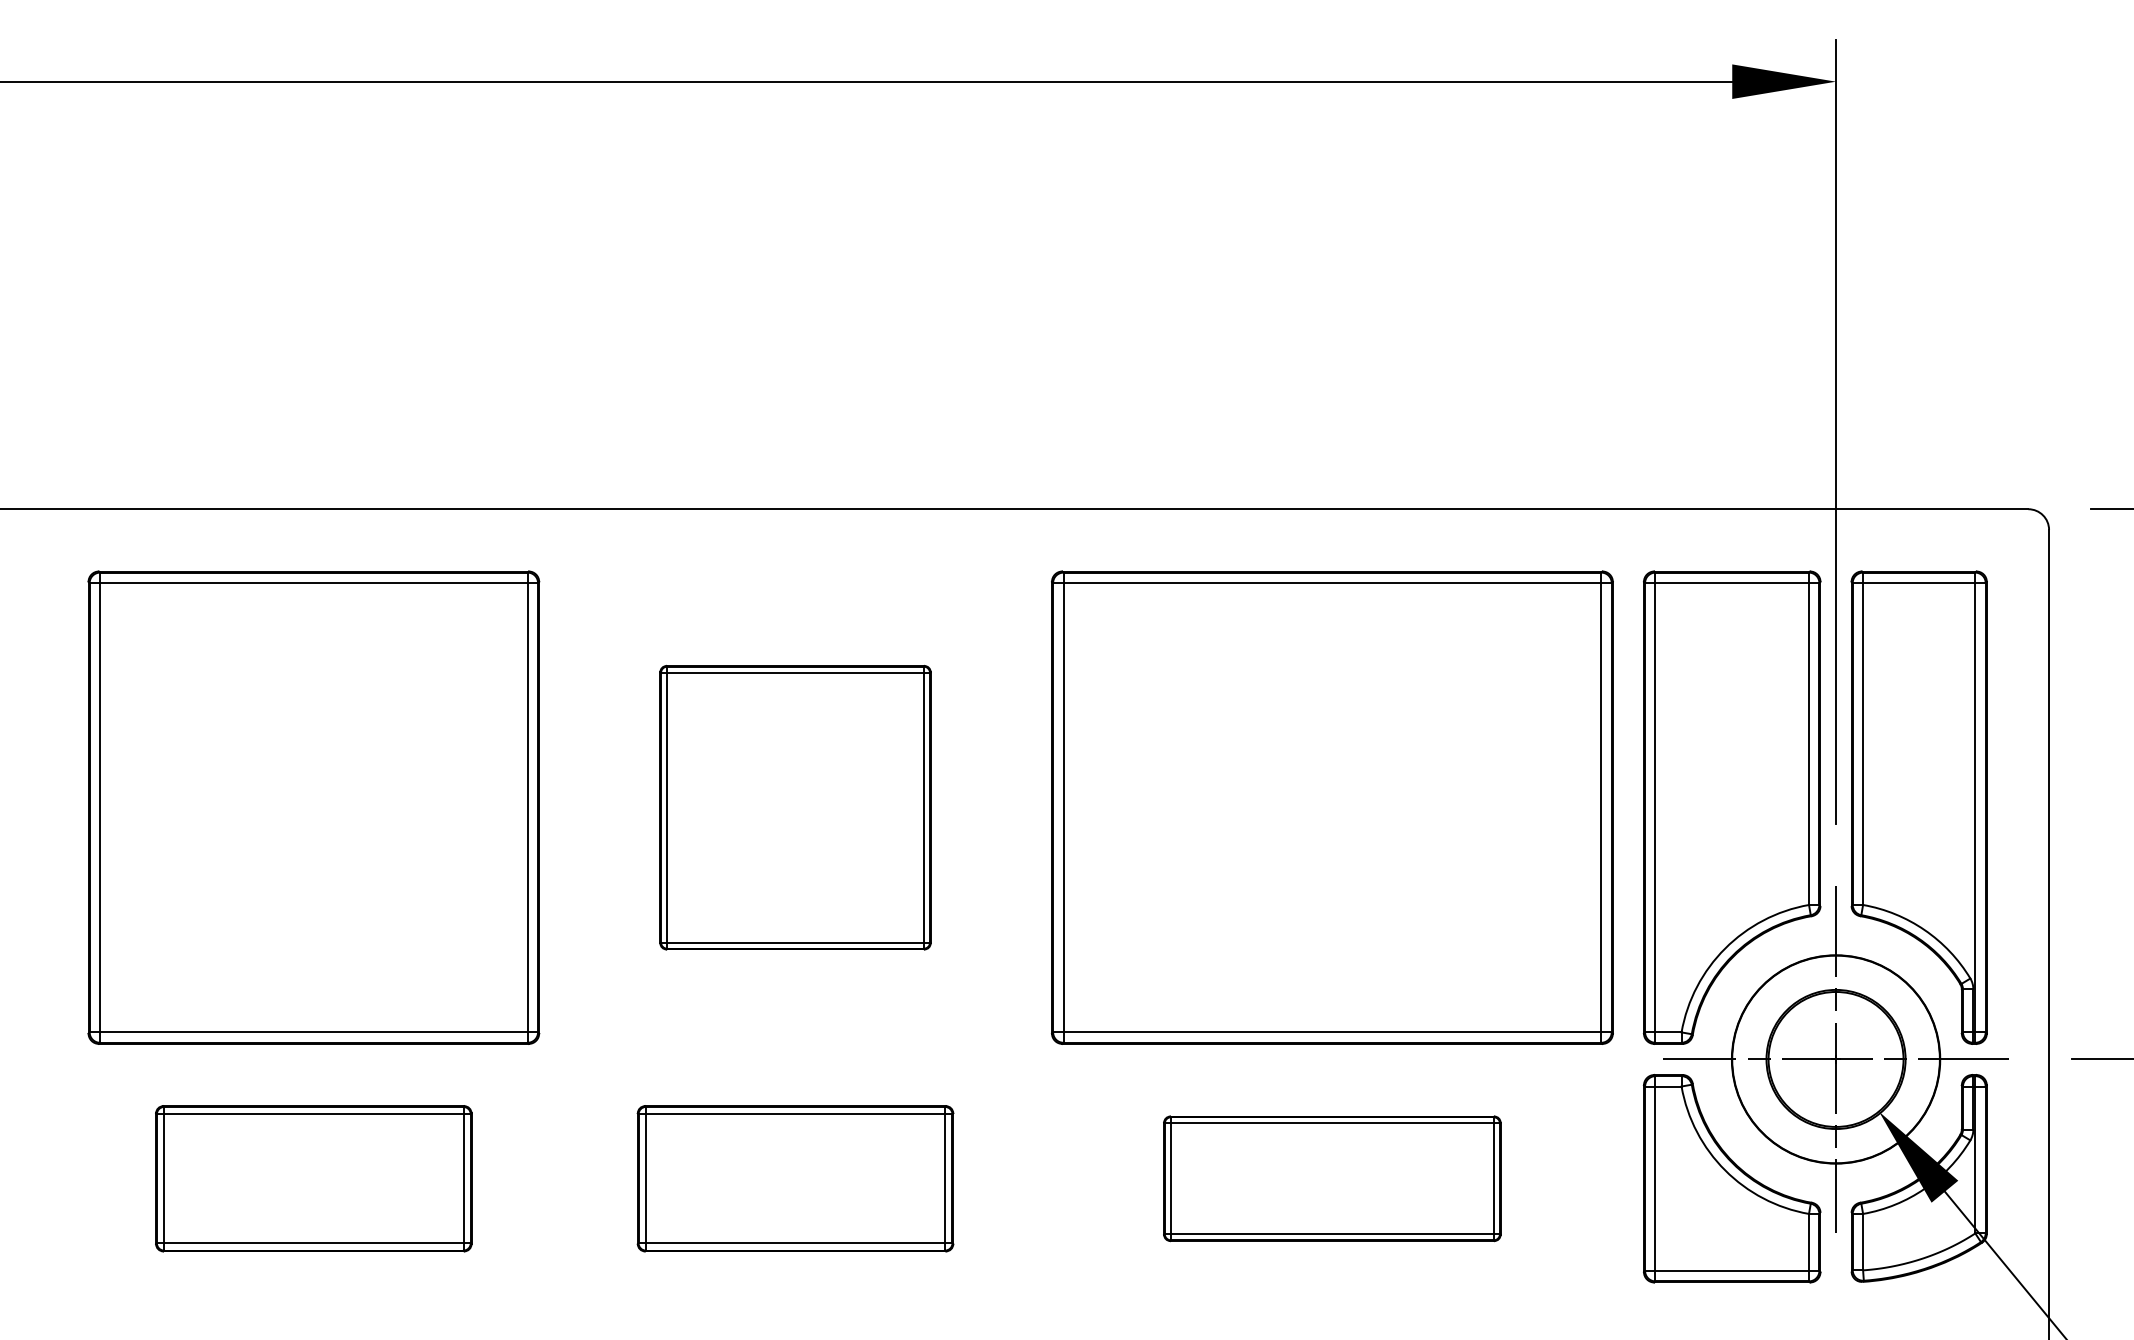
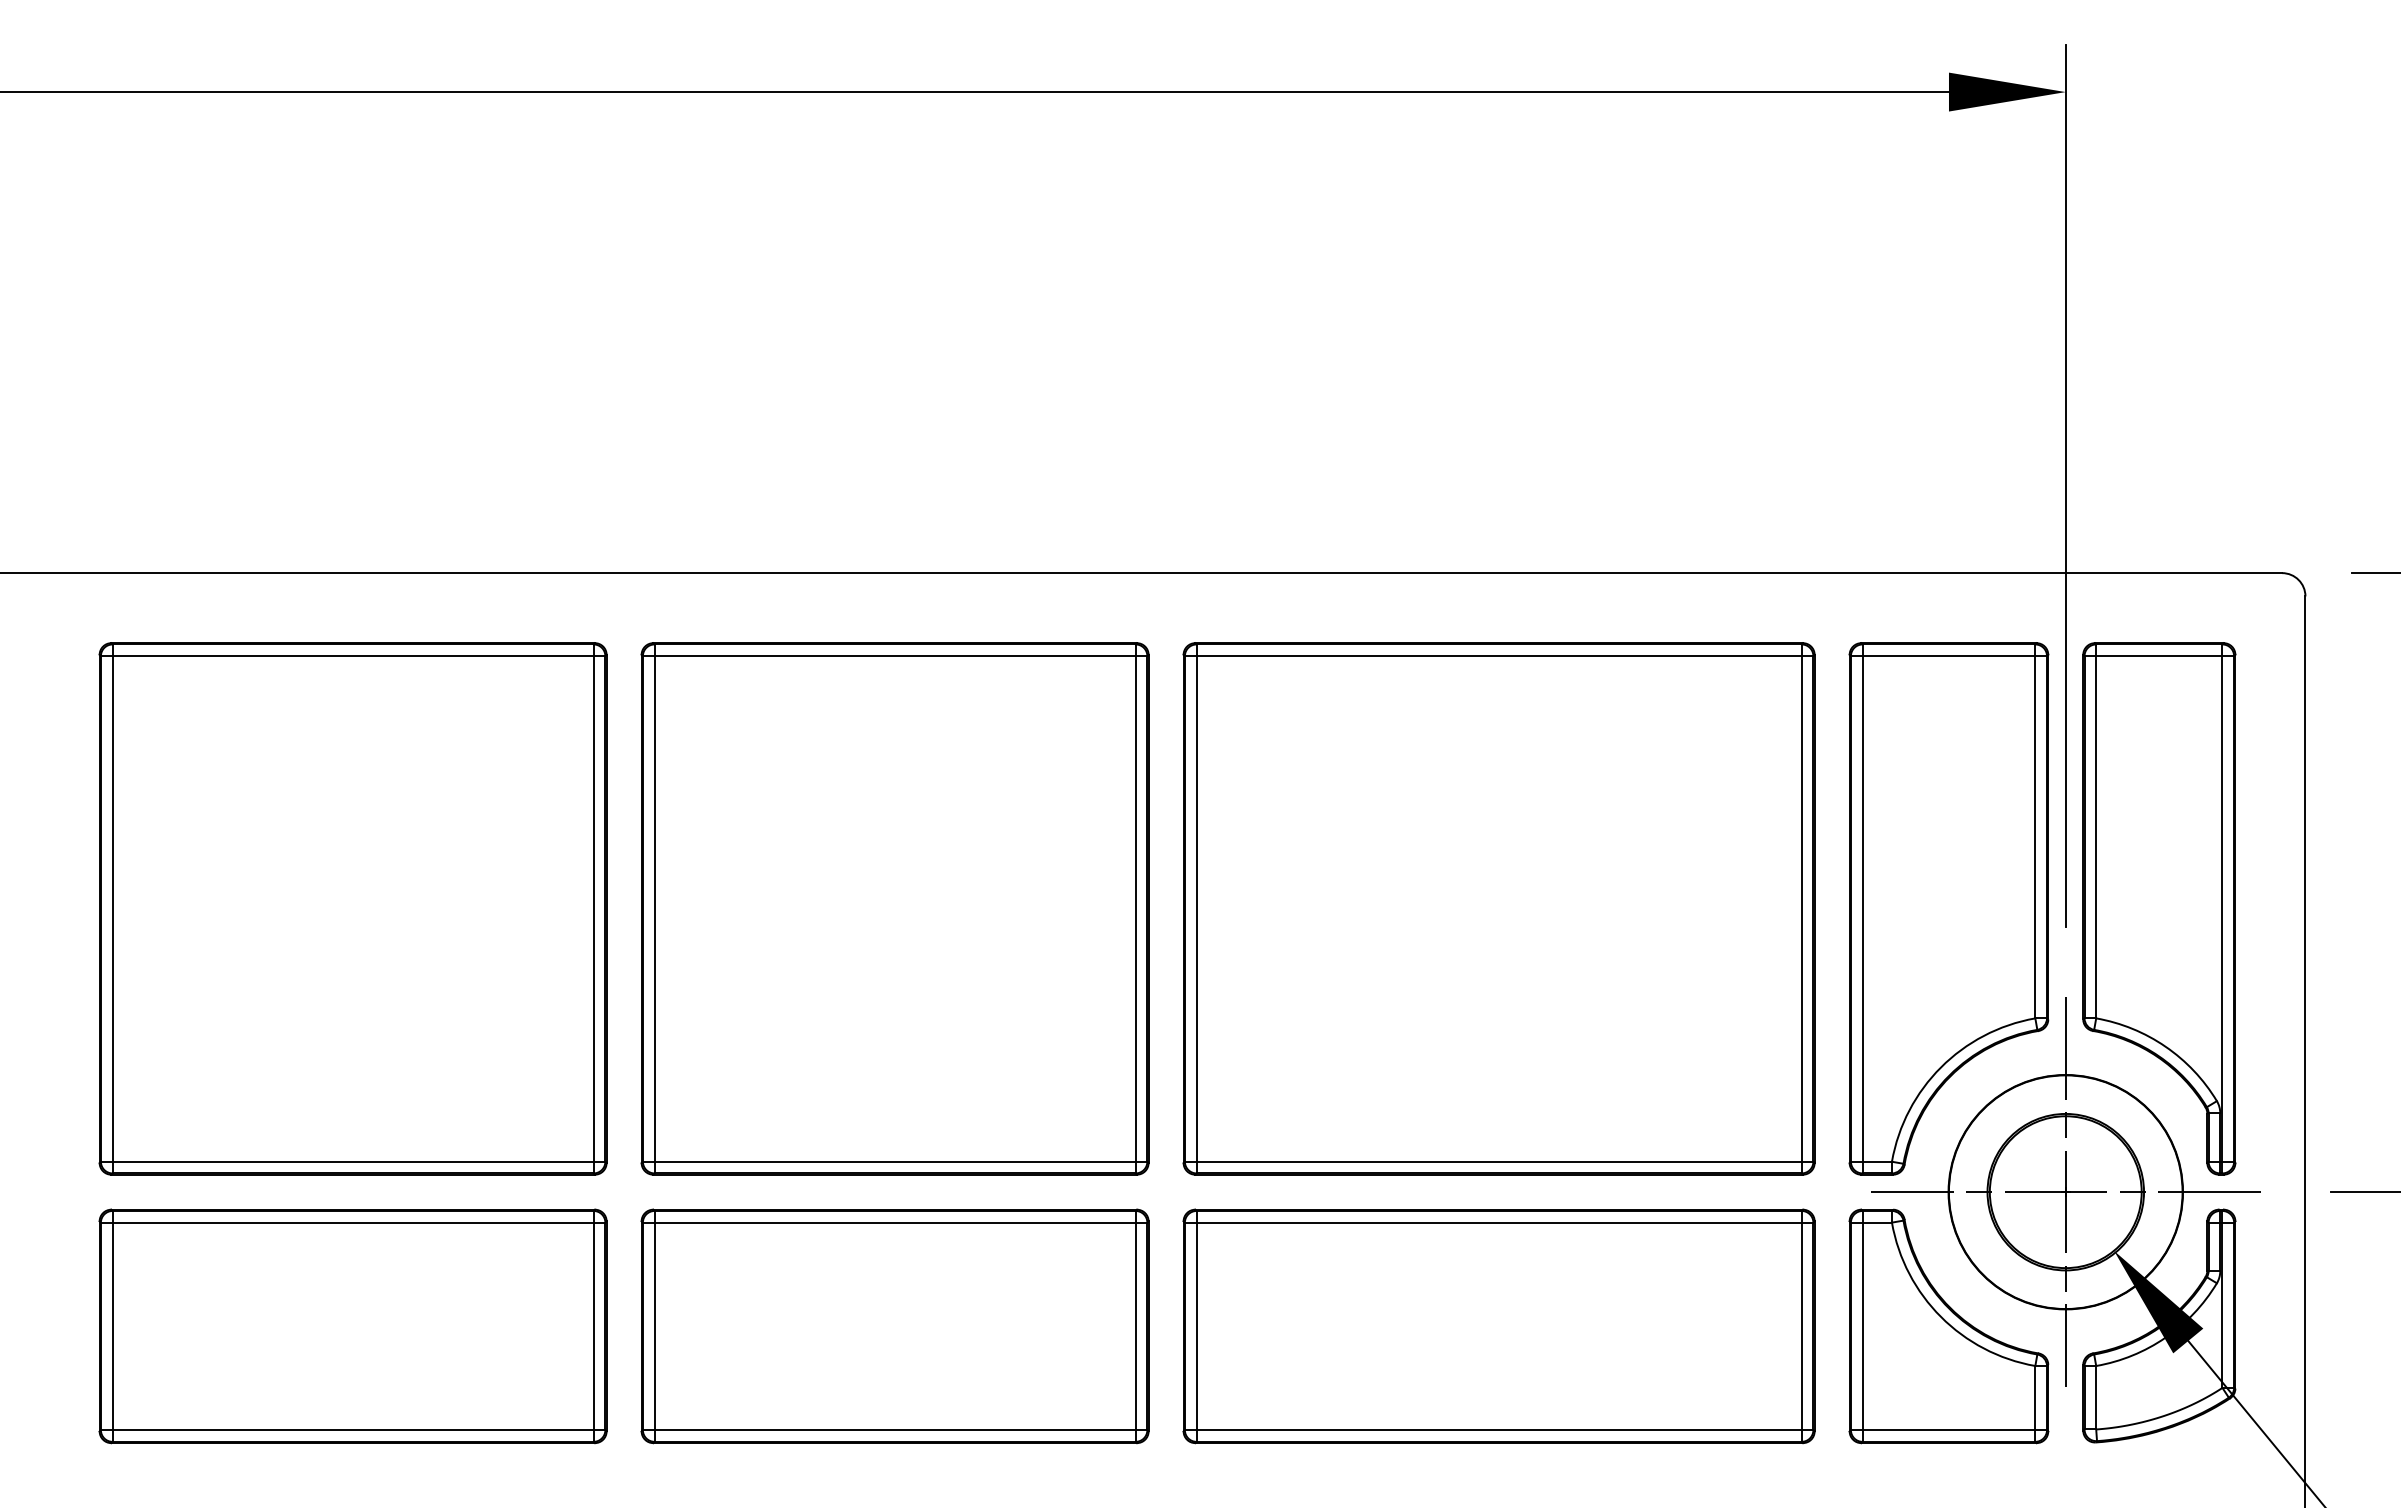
part: (795, 807) -> (894, 908), size x1.67
part: (313, 1178) -> (352, 1326), size x1.43
part: (795, 1178) -> (894, 1326), size x1.43
part: (1331, 1178) -> (1498, 1326), size x1.67

